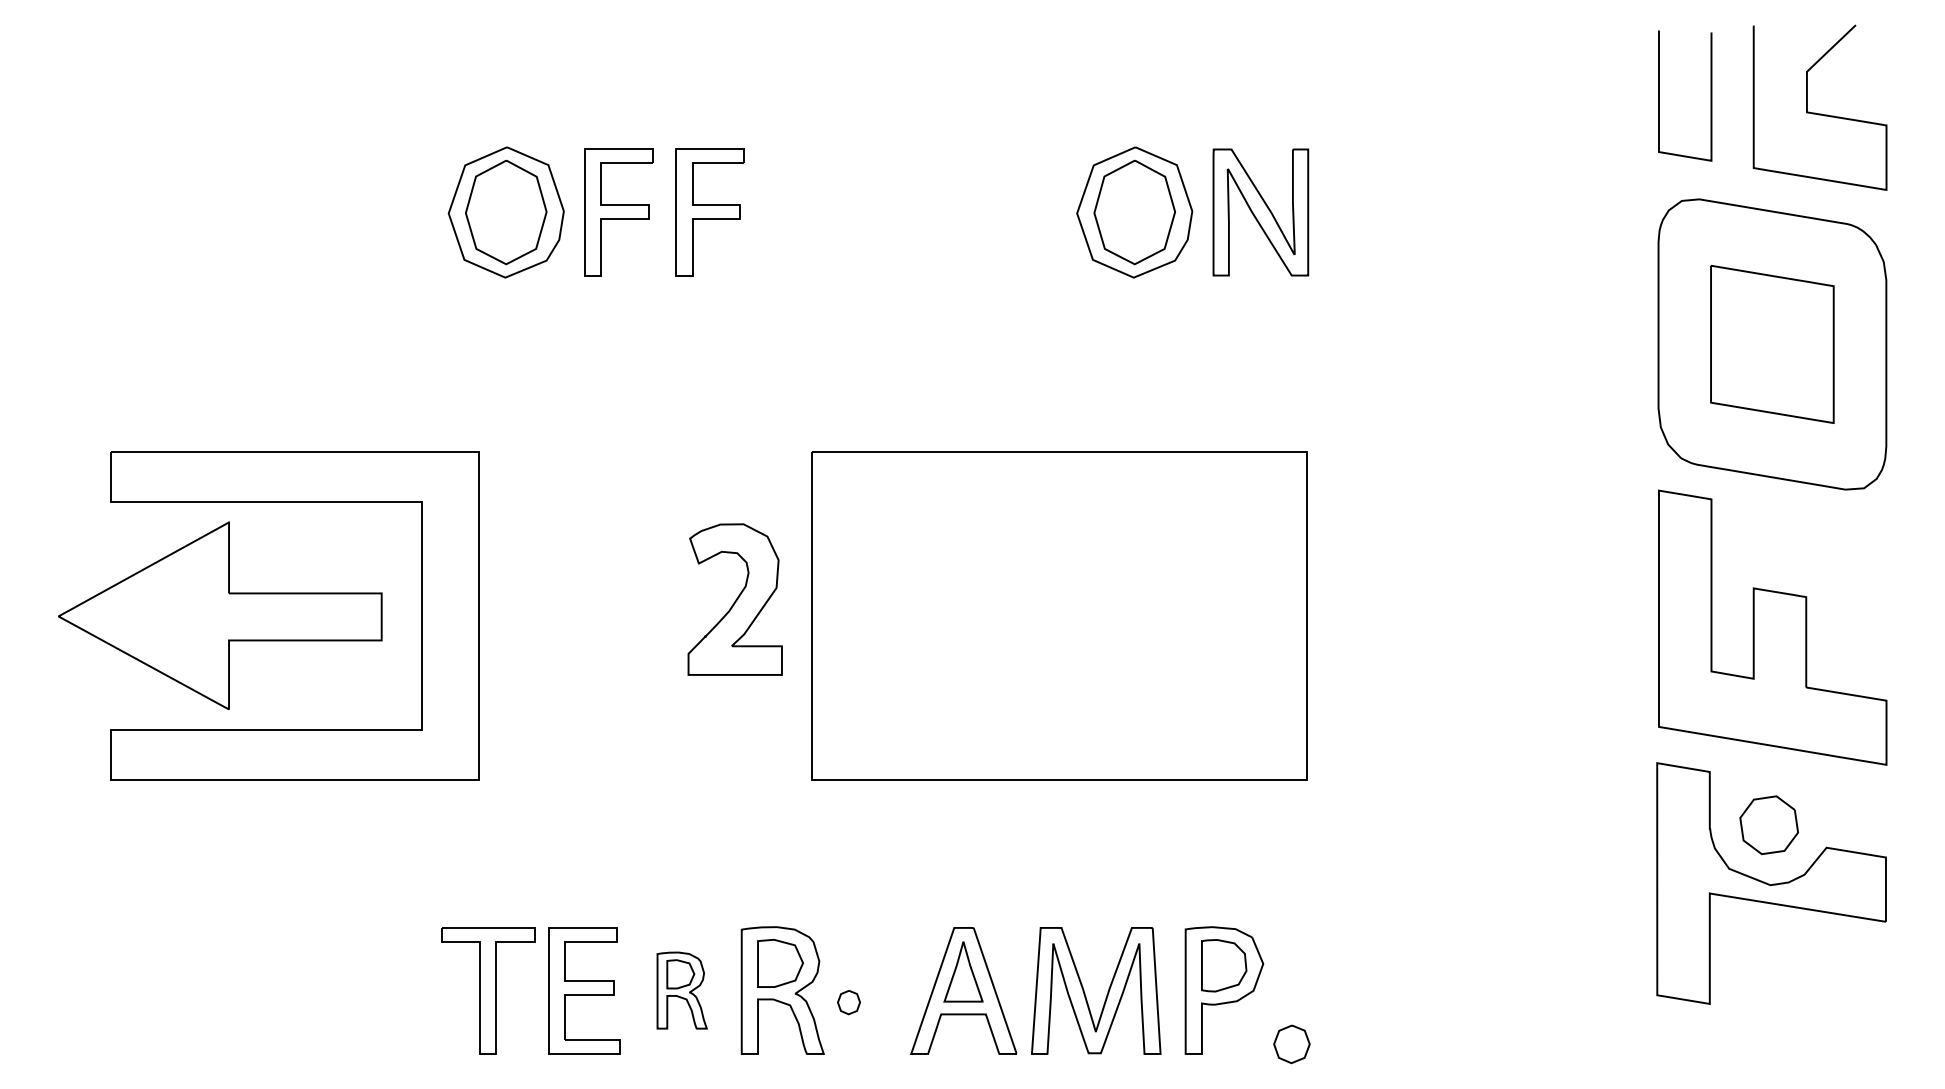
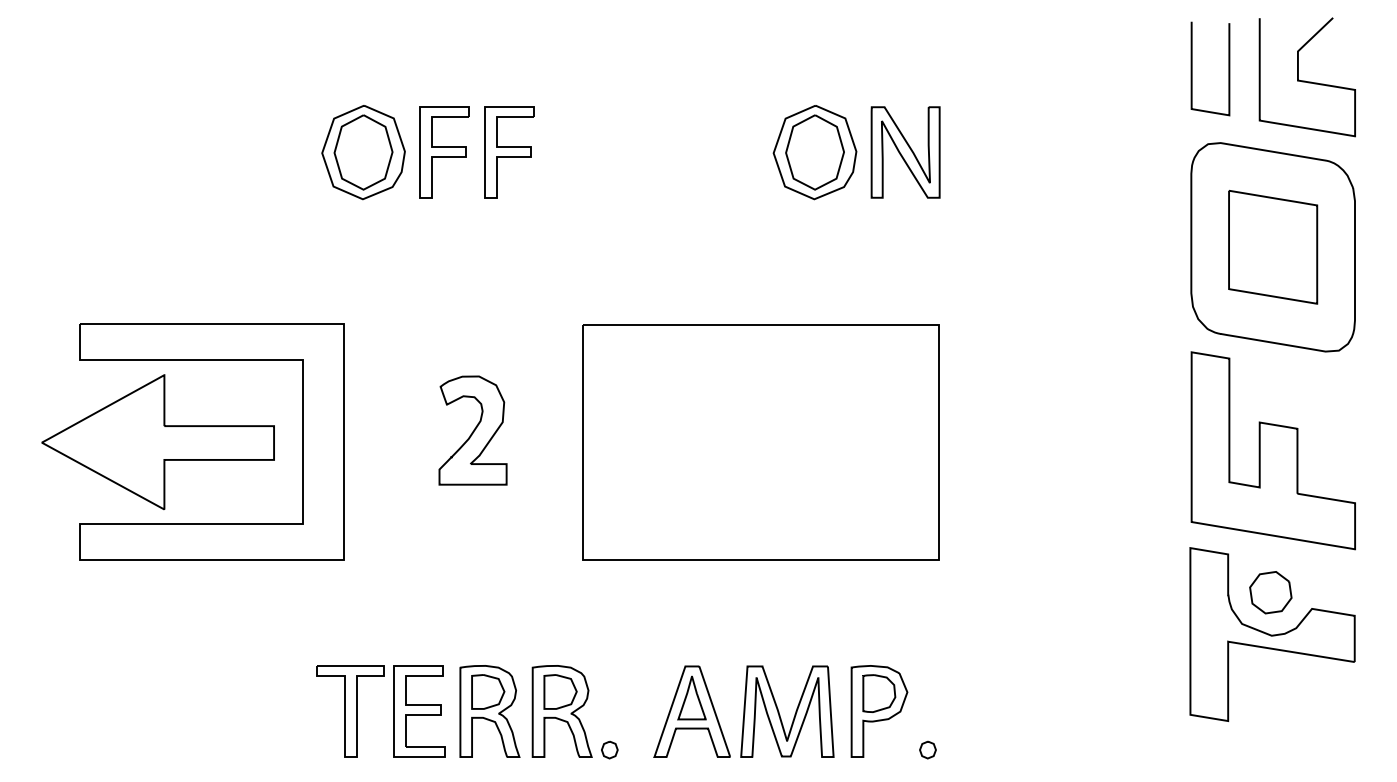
part: (734, 599) -> (472, 430), moved
part: (681, 990) -> (489, 711), size x1.67
part: (848, 1001) -> (609, 749), moved
part: (1291, 1043) -> (927, 749), size x0.62

